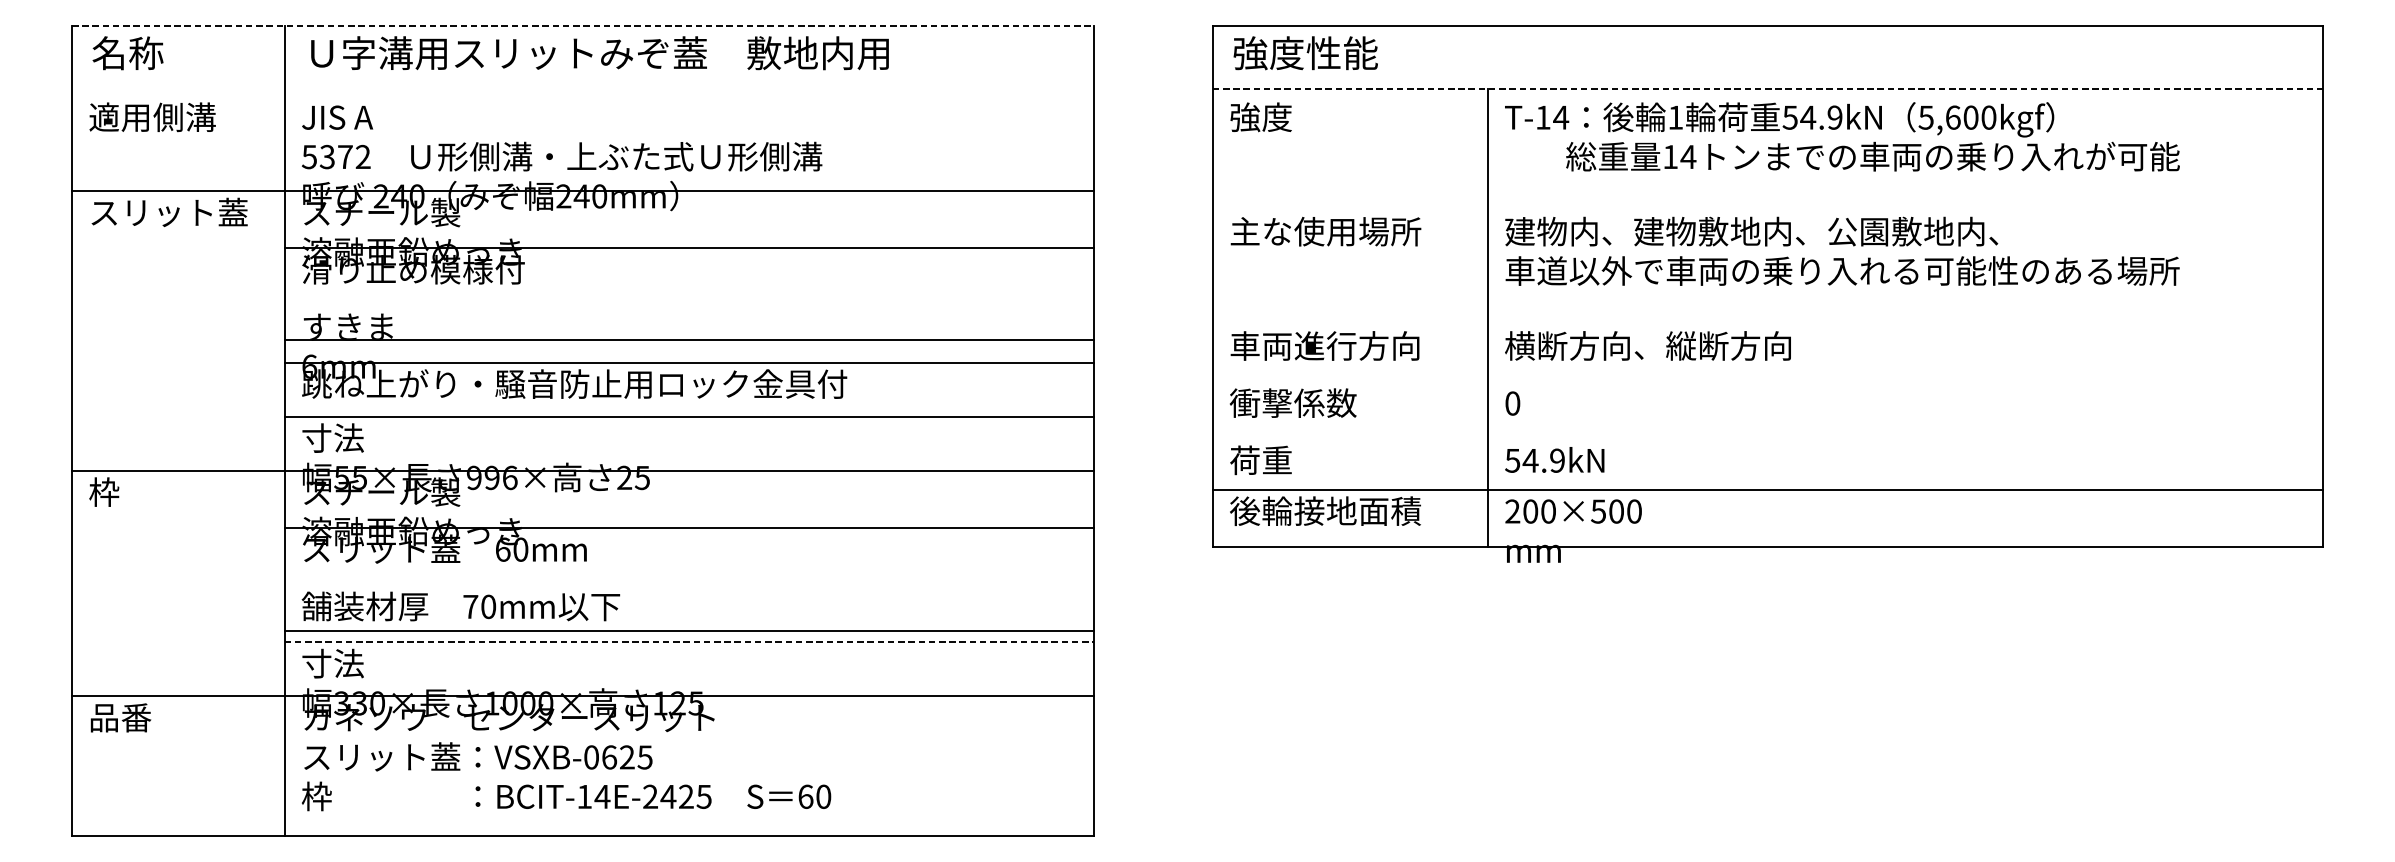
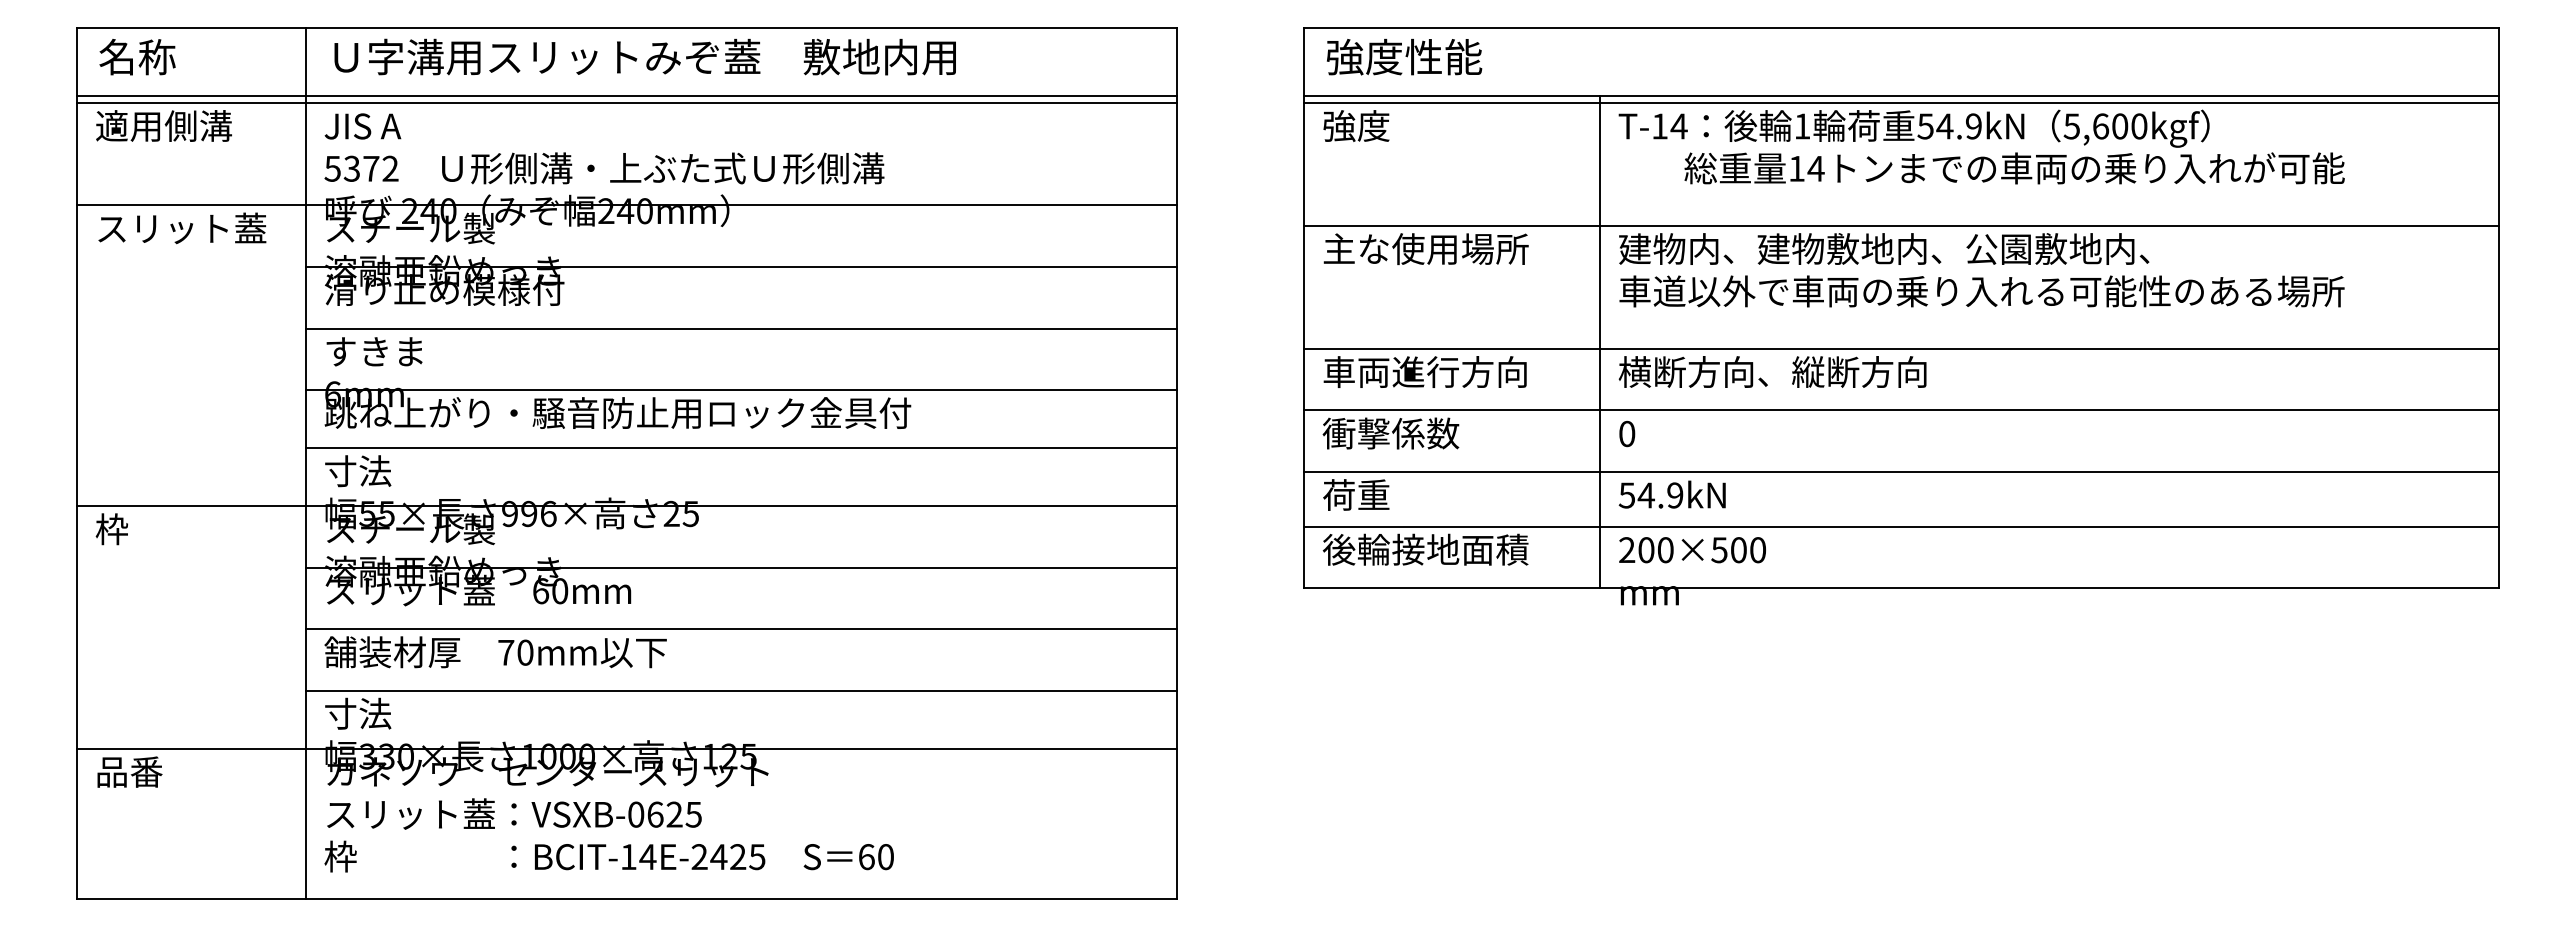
line: (583, 25) -> (627, 27), dashed -> solid
line: (582, 89) -> (626, 96), added
line: (1768, 89) -> (1902, 96), dashed -> solid
line: (582, 95) -> (626, 102), added
line: (1767, 95) -> (1901, 102), added
line: (1767, 209) -> (1901, 225), added
line: (1767, 324) -> (1901, 348), added
line: (688, 339) -> (740, 328), moved
line: (1767, 381) -> (1901, 410), added
line: (1767, 439) -> (1901, 472), added
line: (688, 630) -> (740, 629), moved
line: (689, 642) -> (741, 690), dashed -> solid

